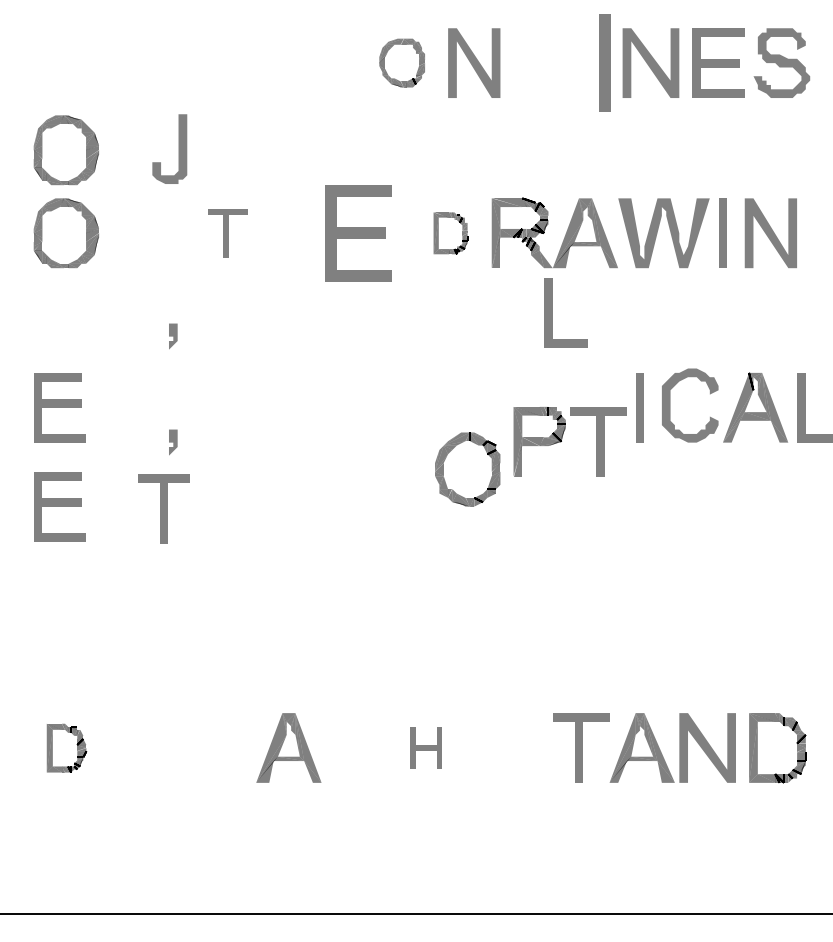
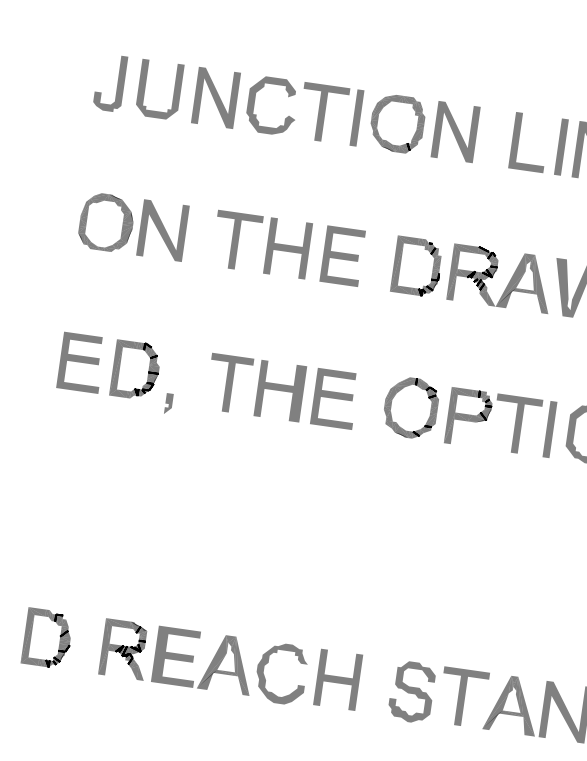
part: (401, 62) -> (396, 123), size x1.43
part: (605, 62) -> (561, 146), size x0.71
fill: (107, 63) -> (159, 90), added
fill: (177, 63) -> (215, 98), added
fill: (246, 63) -> (271, 106), added
fill: (310, 63) -> (323, 113), added
fill: (351, 63) -> (356, 118), added
part: (178, 148) -> (117, 83), moved
part: (65, 149) -> (115, 154), removed
part: (227, 232) -> (236, 240), size x1.43
part: (358, 232) -> (342, 255), size x0.71
fill: (135, 233) -> (162, 230), added
fill: (290, 233) -> (287, 248), added
part: (450, 233) -> (416, 266), size x1.67
part: (552, 312) -> (518, 140), moved
part: (173, 336) -> (181, 318), removed
part: (127, 407) -> (135, 370), added
fill: (305, 407) -> (279, 390), added
fill: (373, 407) -> (334, 398), added
part: (562, 438) -> (487, 418), moved
part: (467, 469) -> (410, 407), moved
part: (59, 506) -> (69, 442), removed
part: (163, 508) -> (228, 383), moved
part: (162, 747) -> (125, 649), added
fill: (225, 747) -> (175, 656), added
part: (425, 747) -> (337, 679), size x1.67
part: (66, 748) -> (47, 638), size x1.43
fill: (356, 750) -> (281, 673), added
fill: (517, 750) -> (411, 692), added

